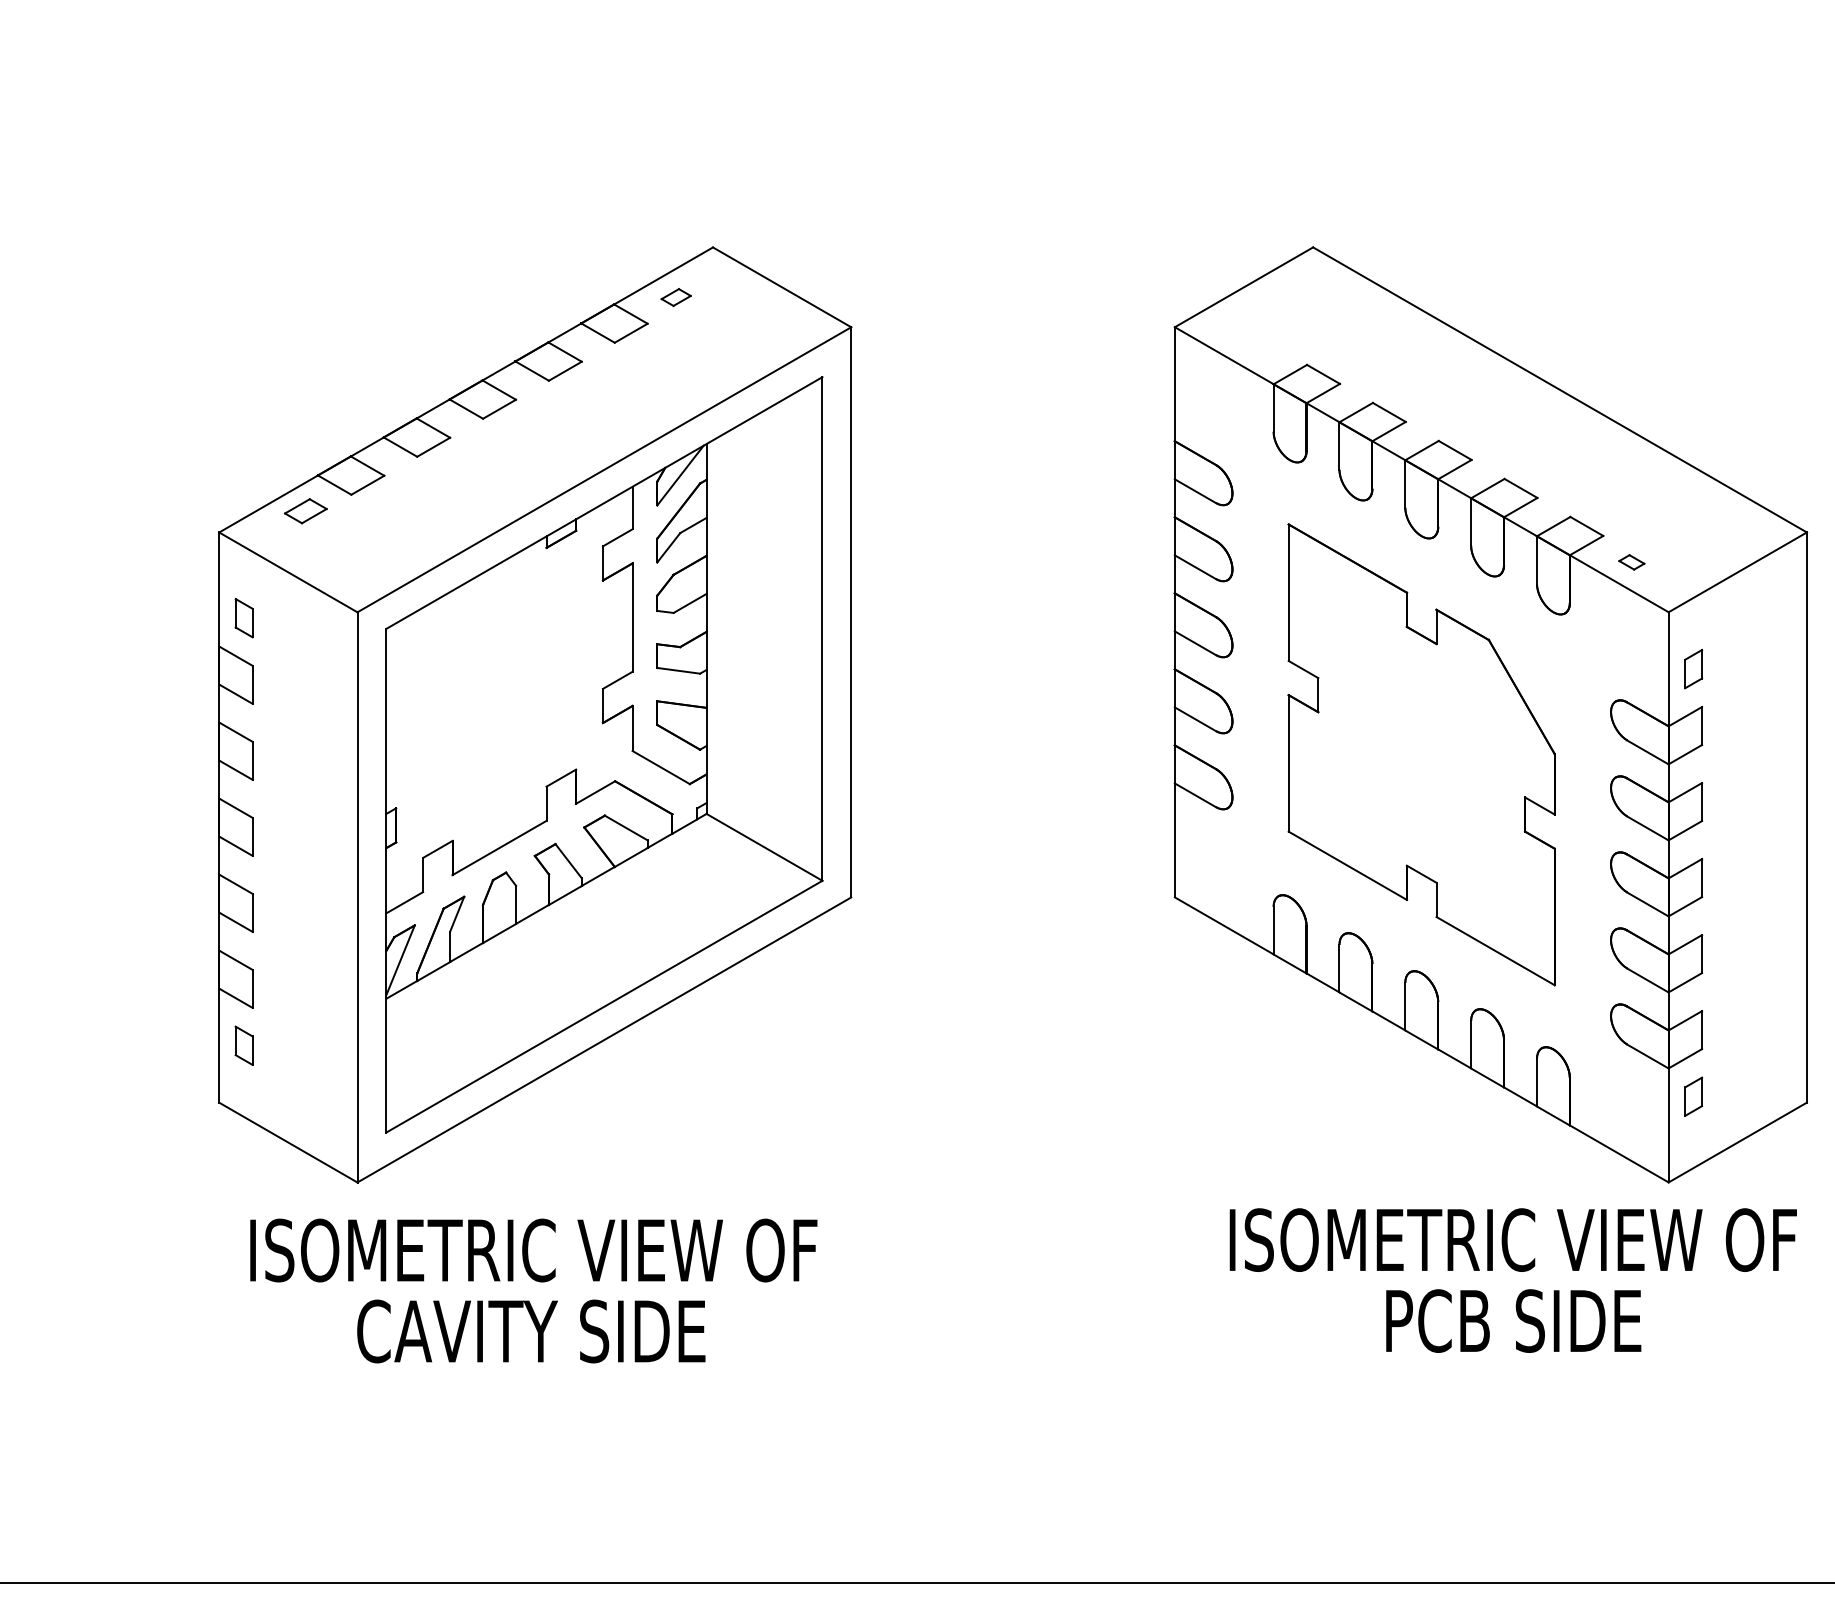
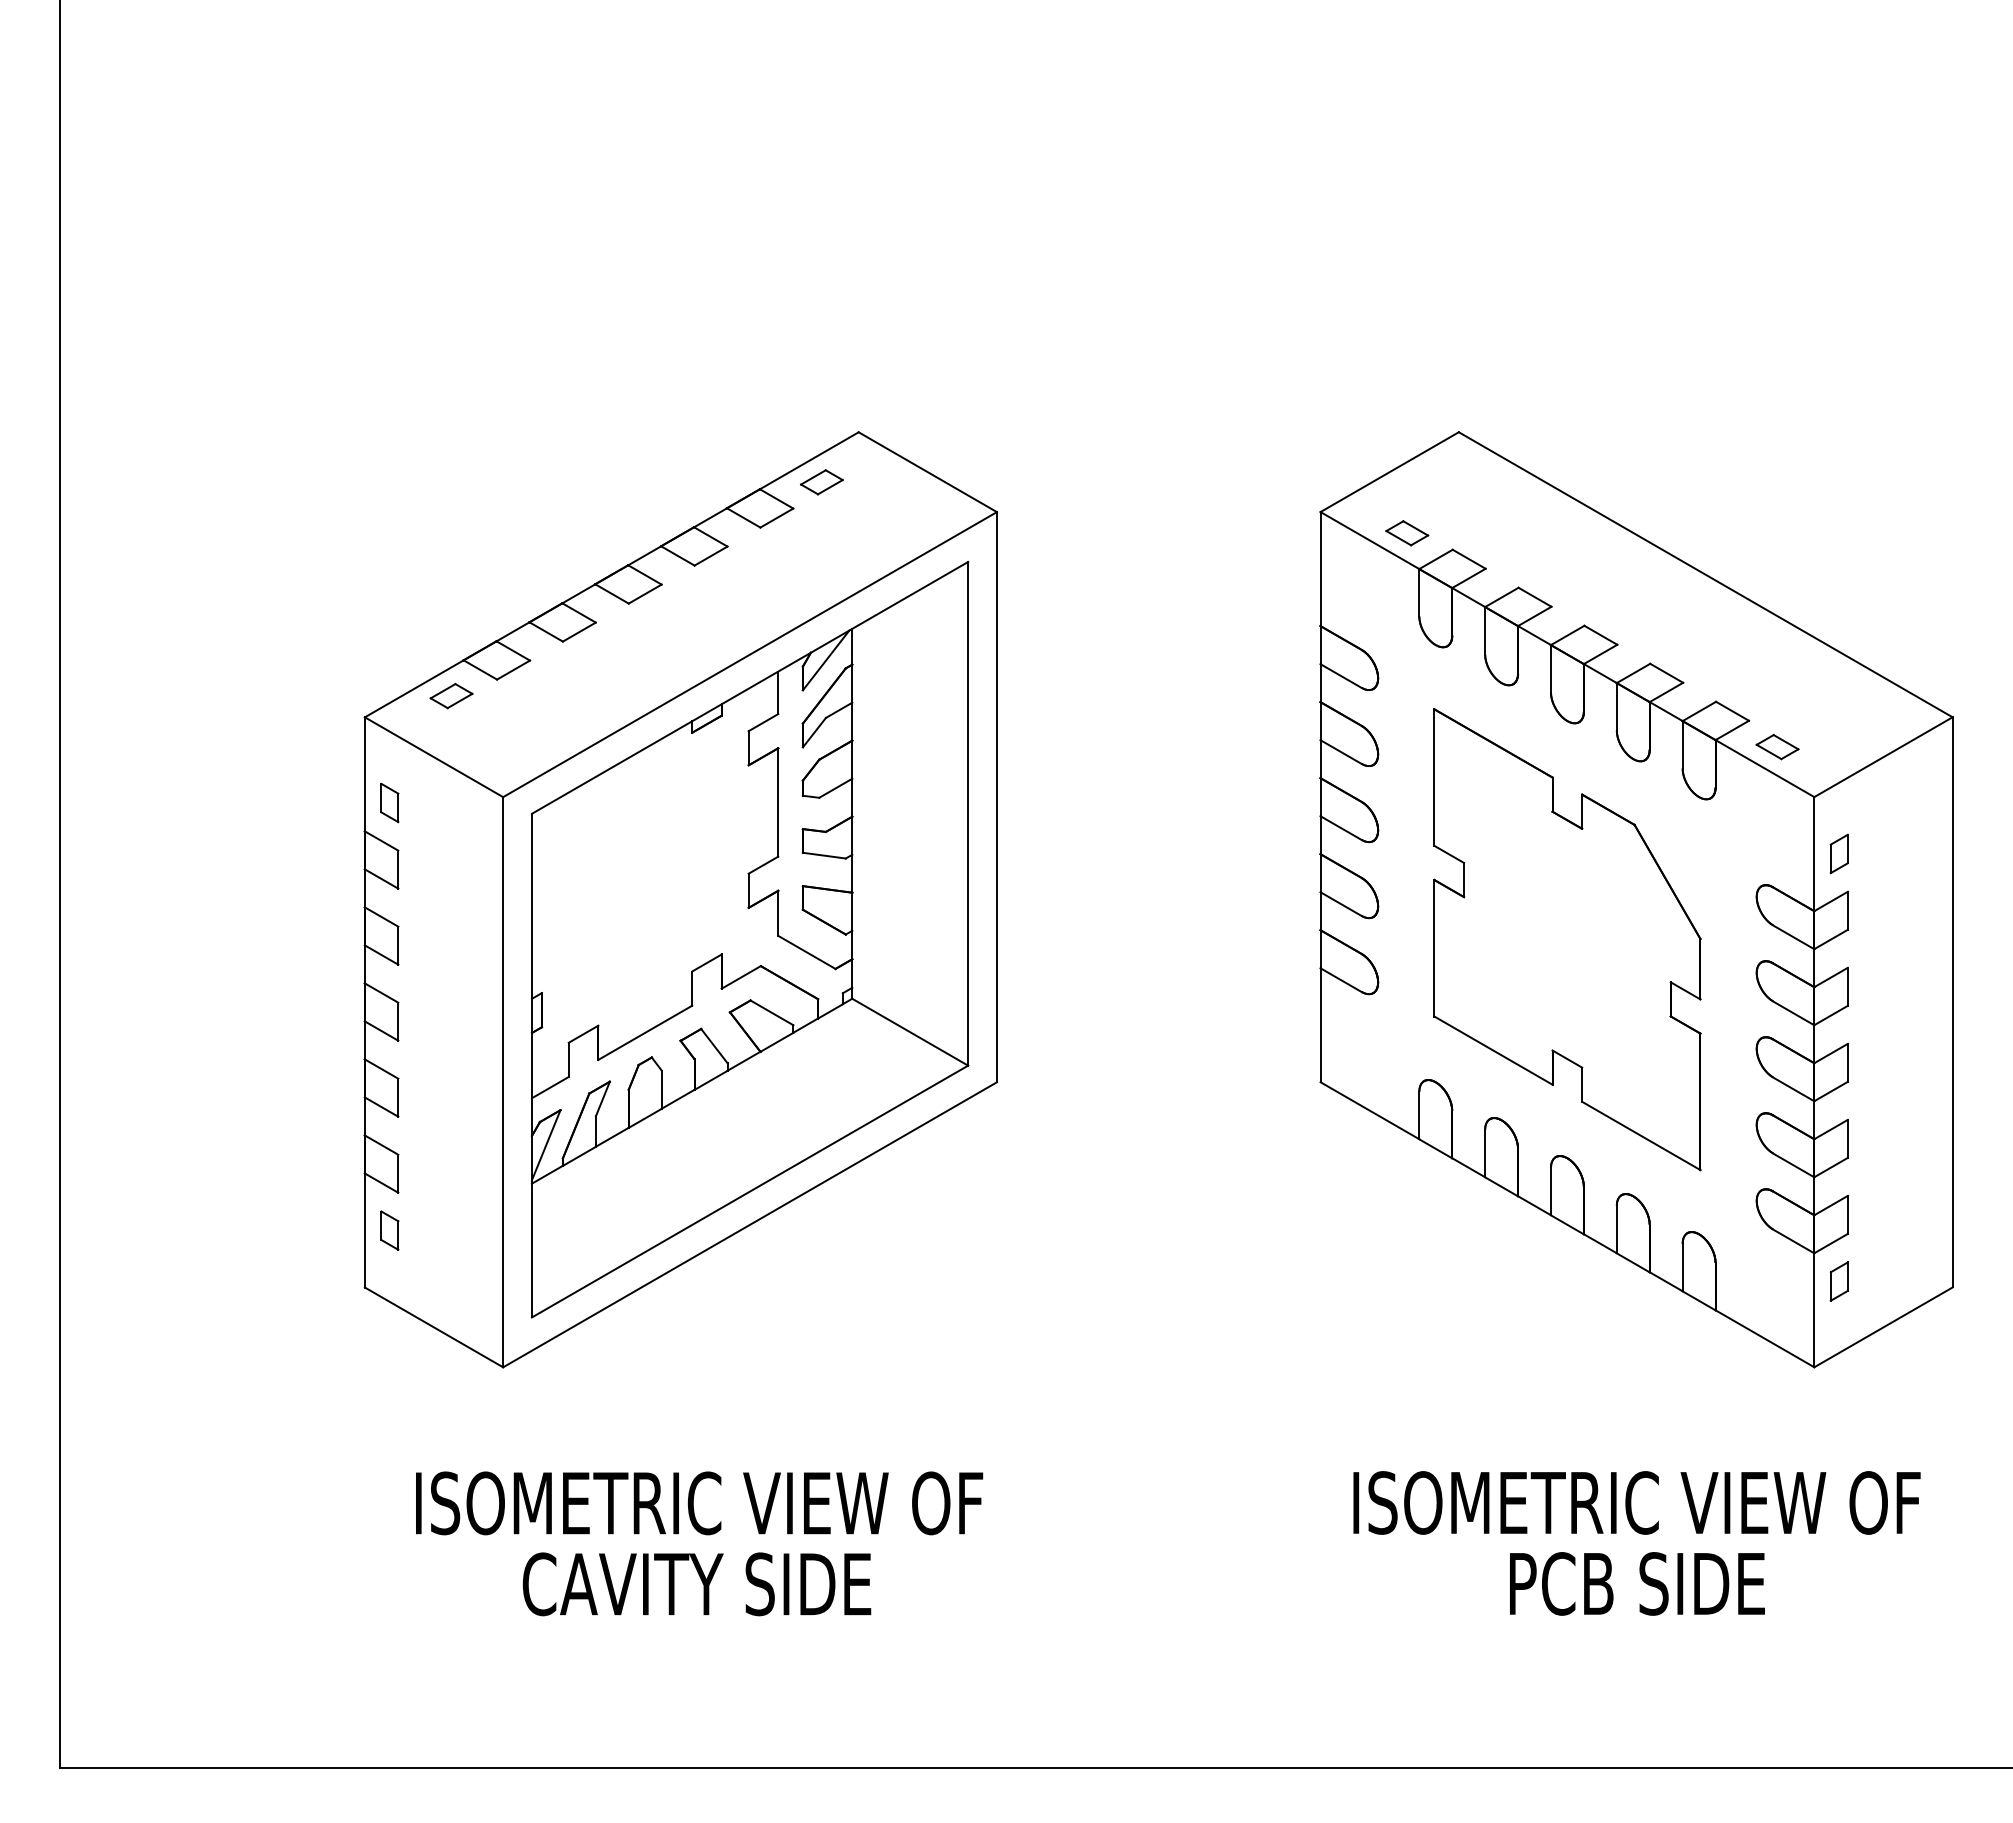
part: (675, 297) -> (821, 482), size x1.43
part: (1261, 348) -> (1407, 533), added
part: (1631, 562) -> (1777, 747), size x1.67
text: (1512, 1280) -> (1636, 1543), moved
text: (533, 1290) -> (699, 1543), moved

